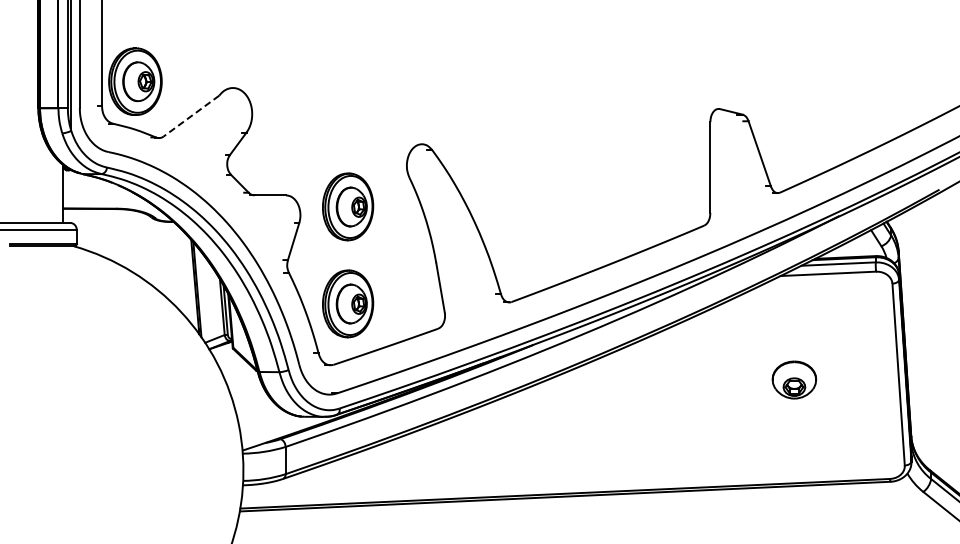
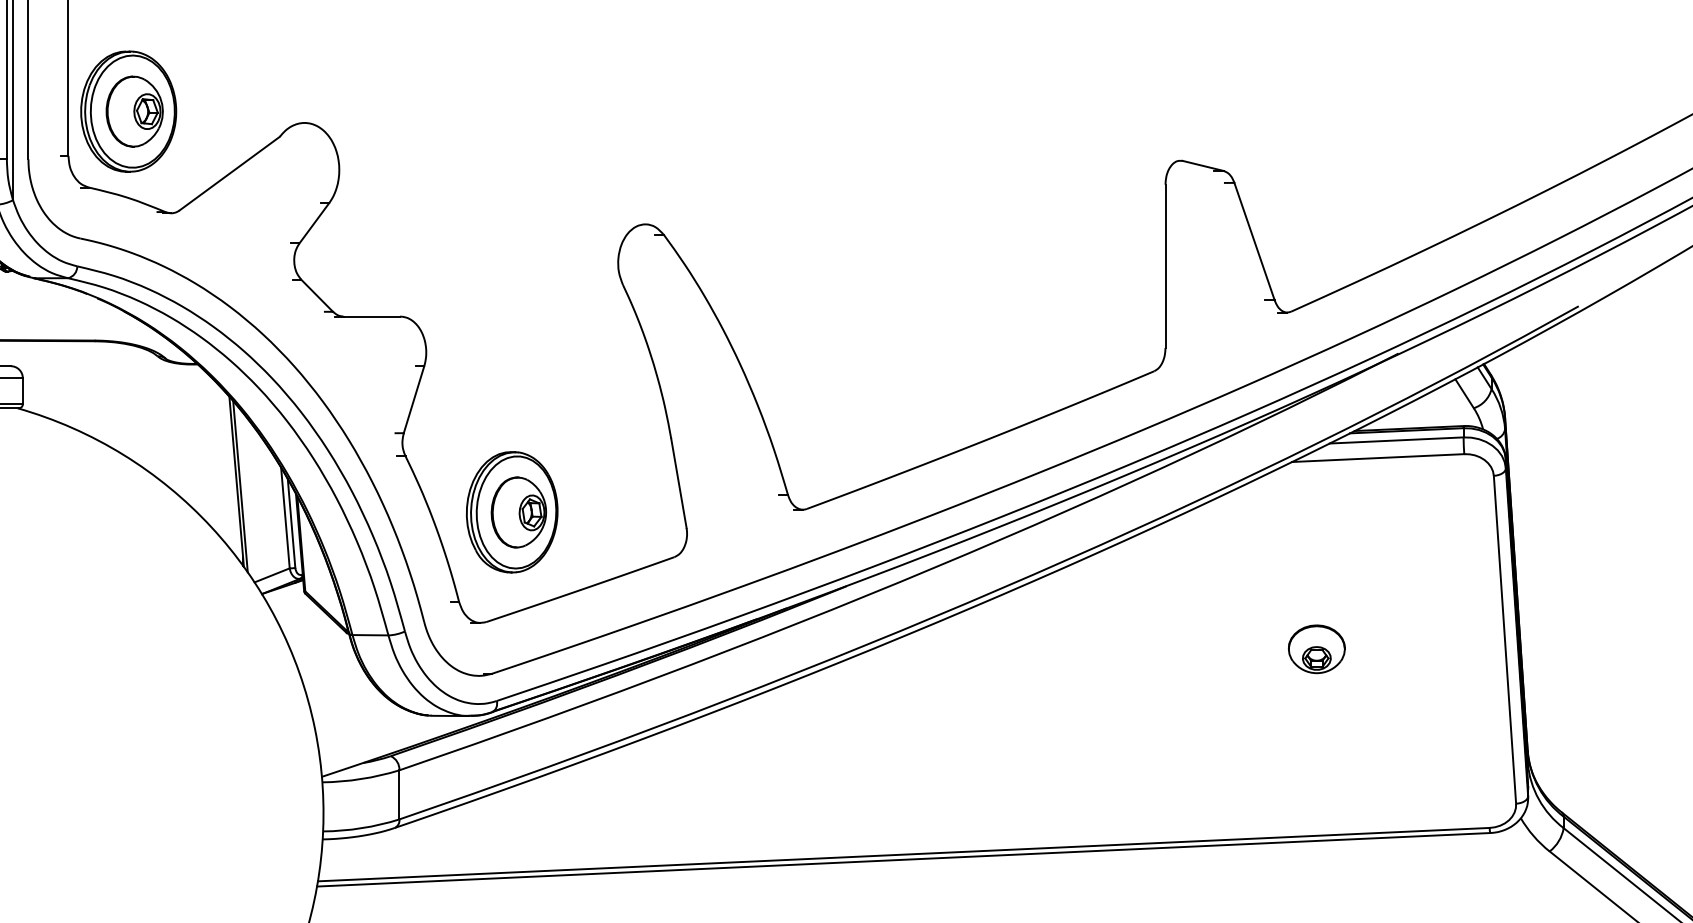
line: (191, 116) -> (229, 174), dashed -> solid
part: (348, 206) -> (512, 336), removed
part: (793, 379) -> (1315, 648), size x0.71

